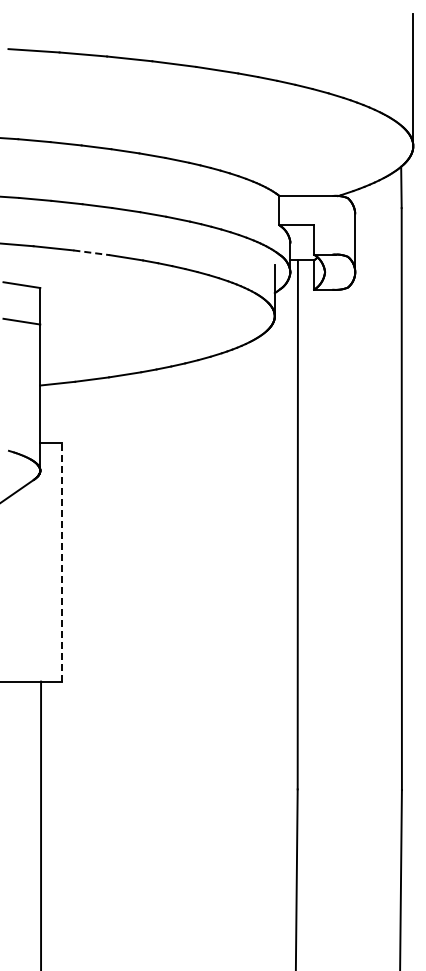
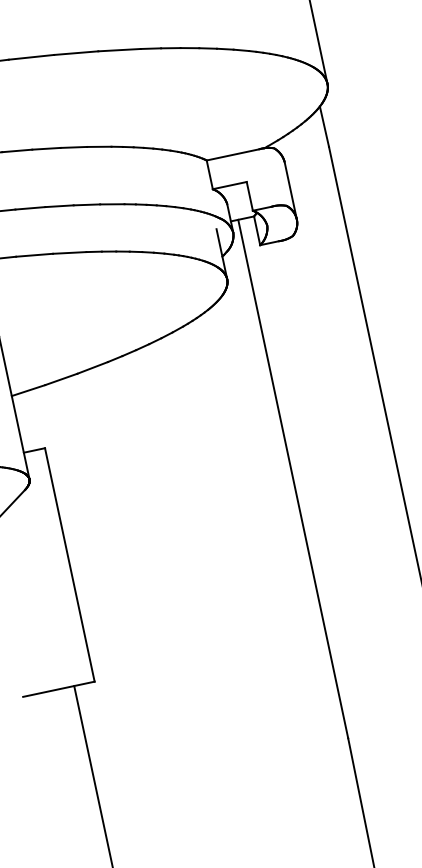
line: (92, 252) -> (35, 254), dashed -> solid
line: (61, 561) -> (69, 564), dashed -> solid

